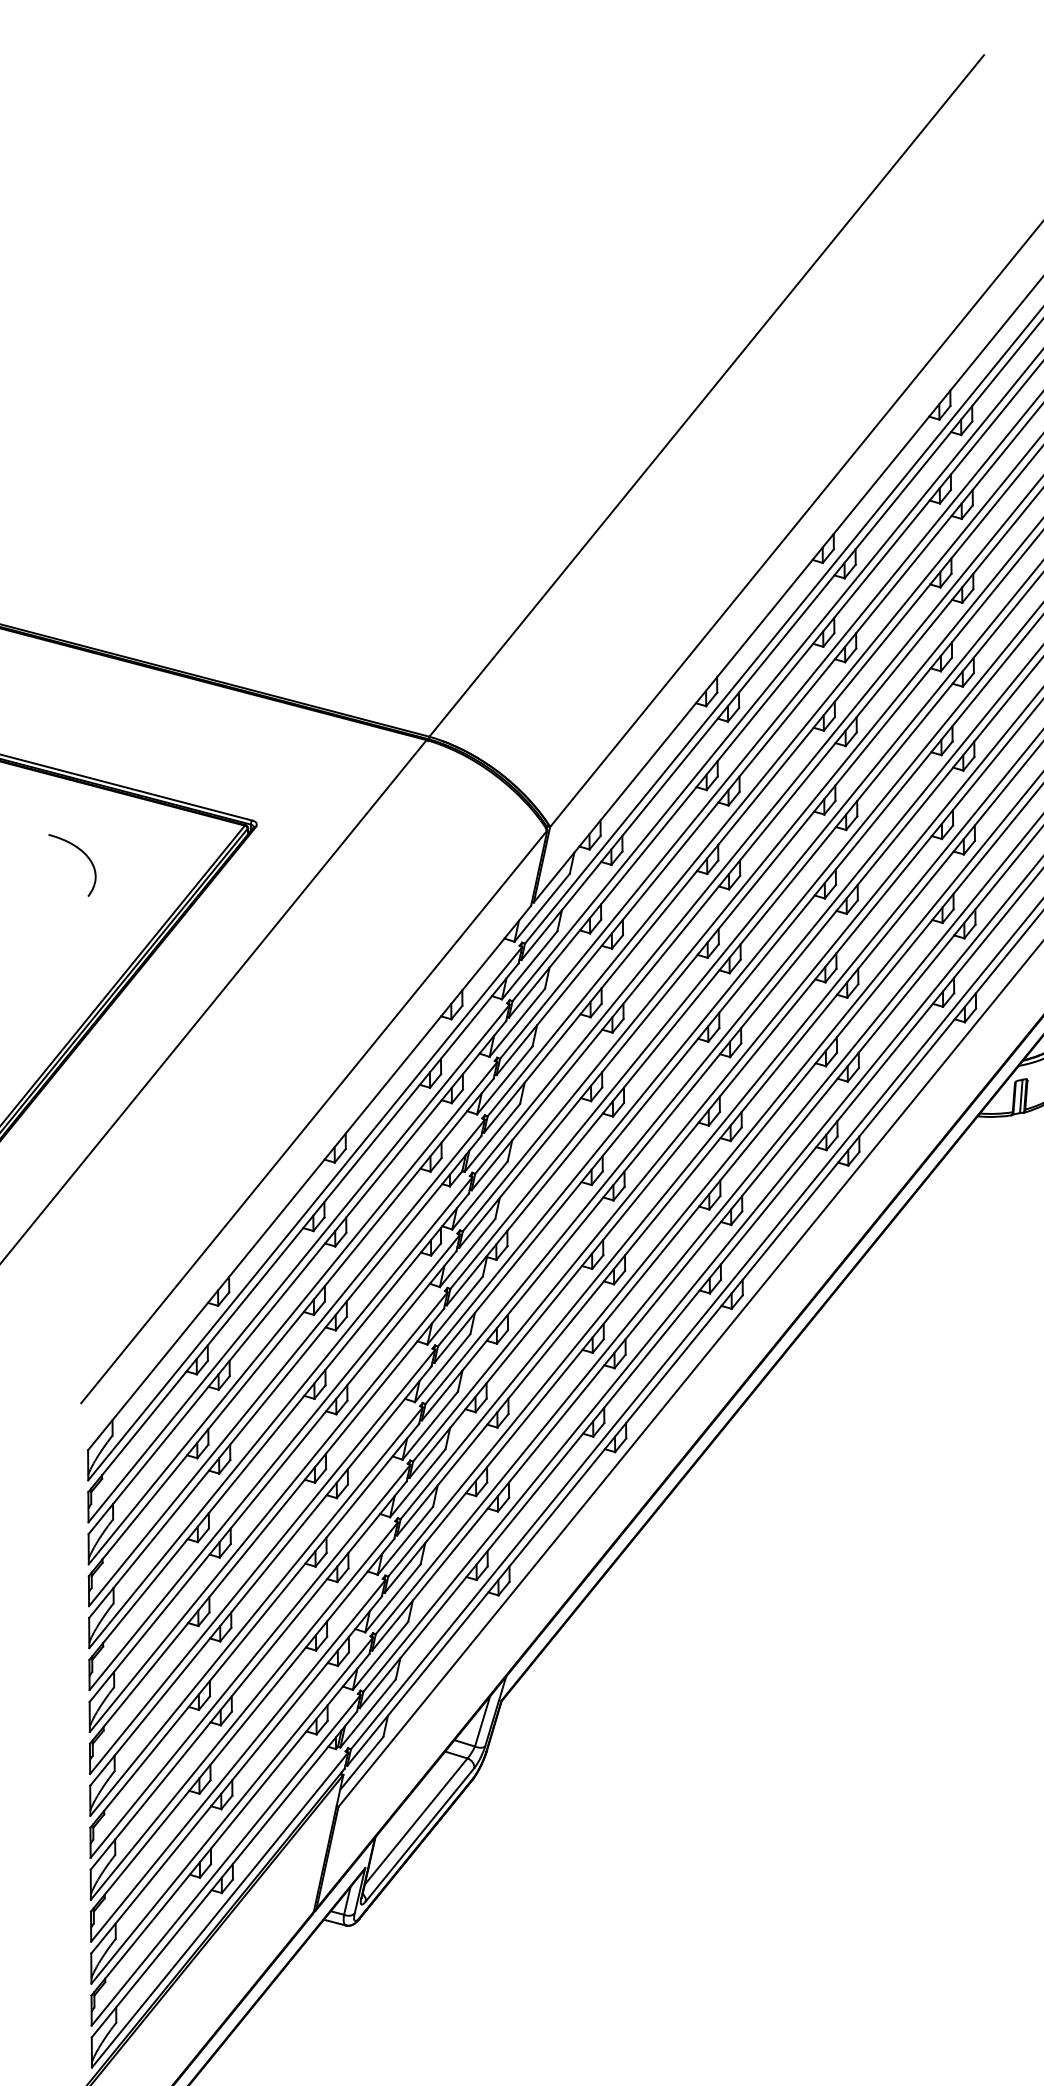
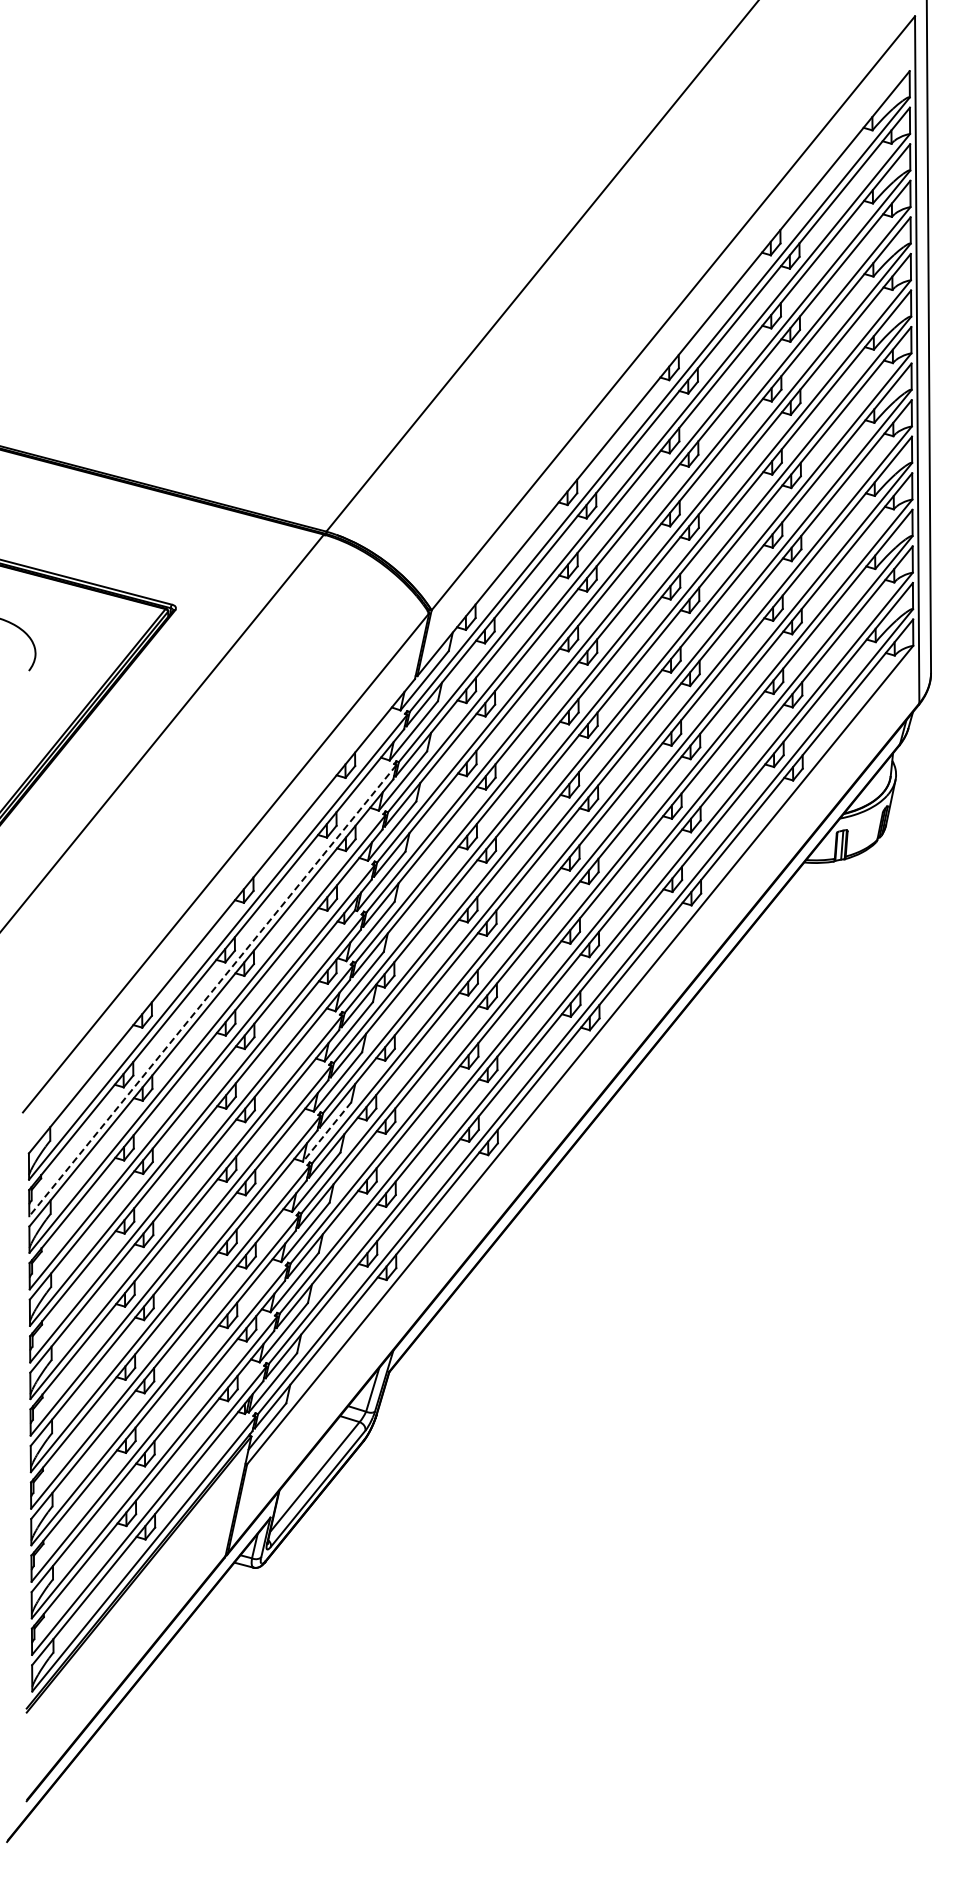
line: (298, 1263) -> (212, 990), solid -> dashed
line: (429, 1426) -> (326, 1132), solid -> dashed

